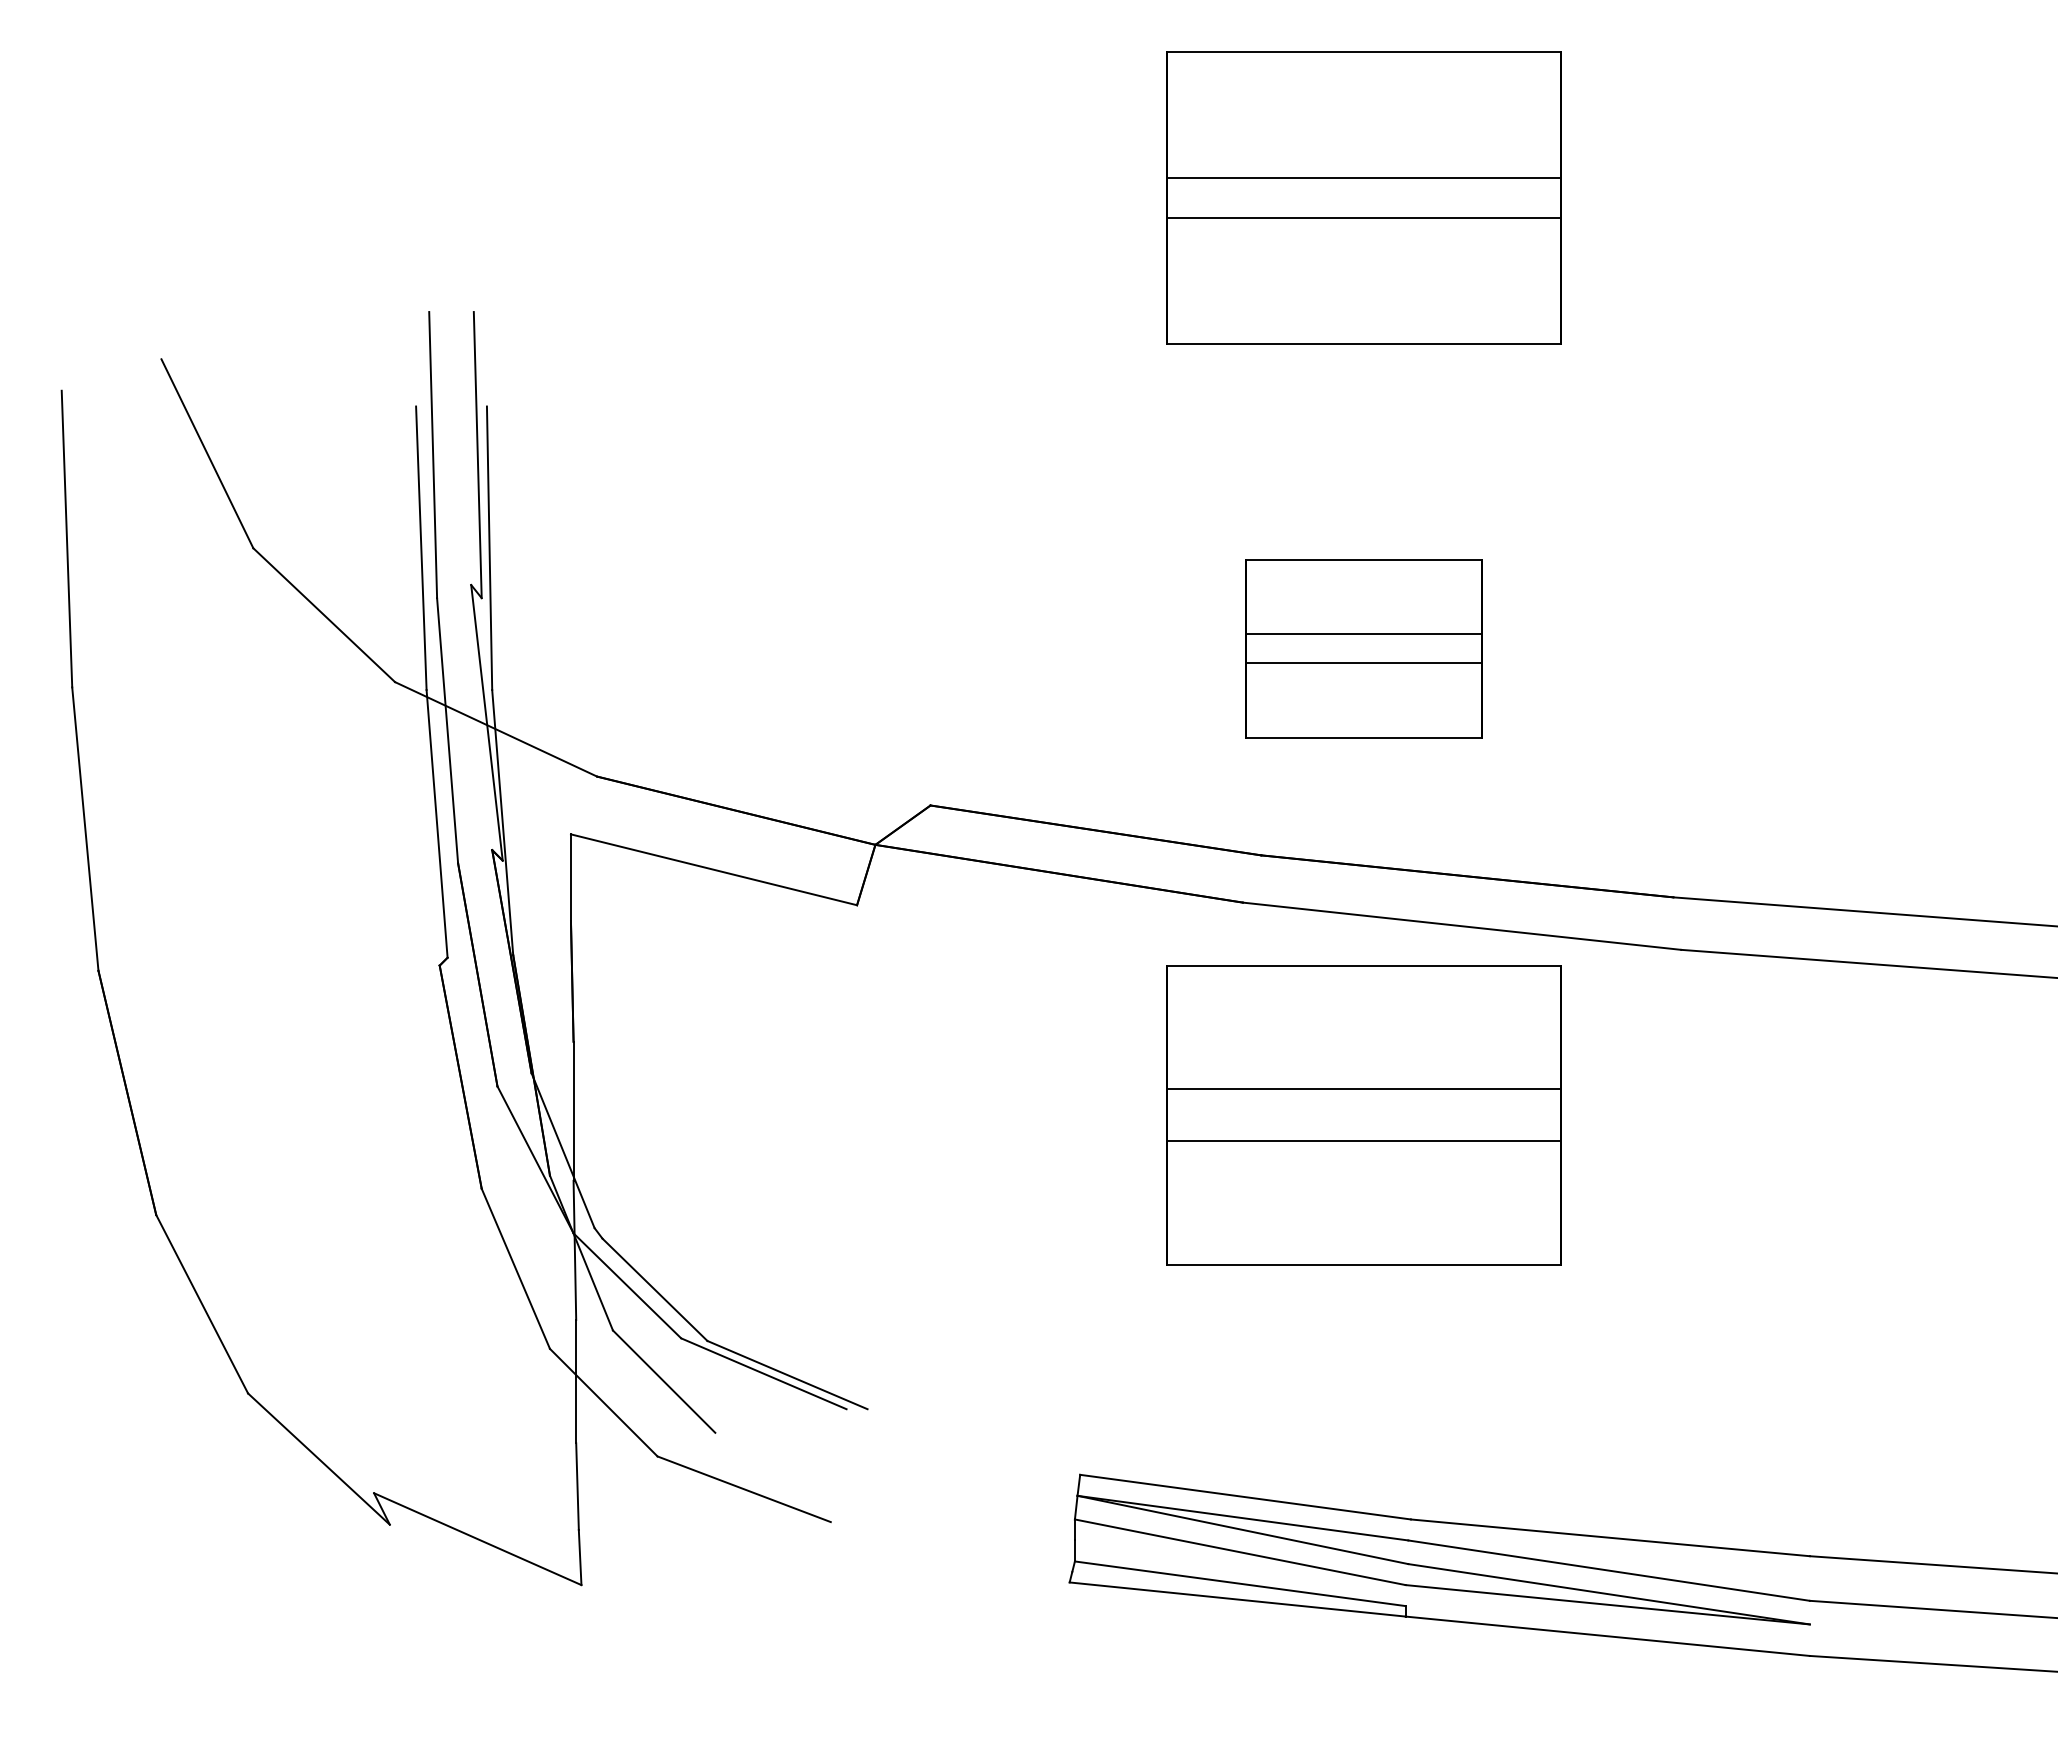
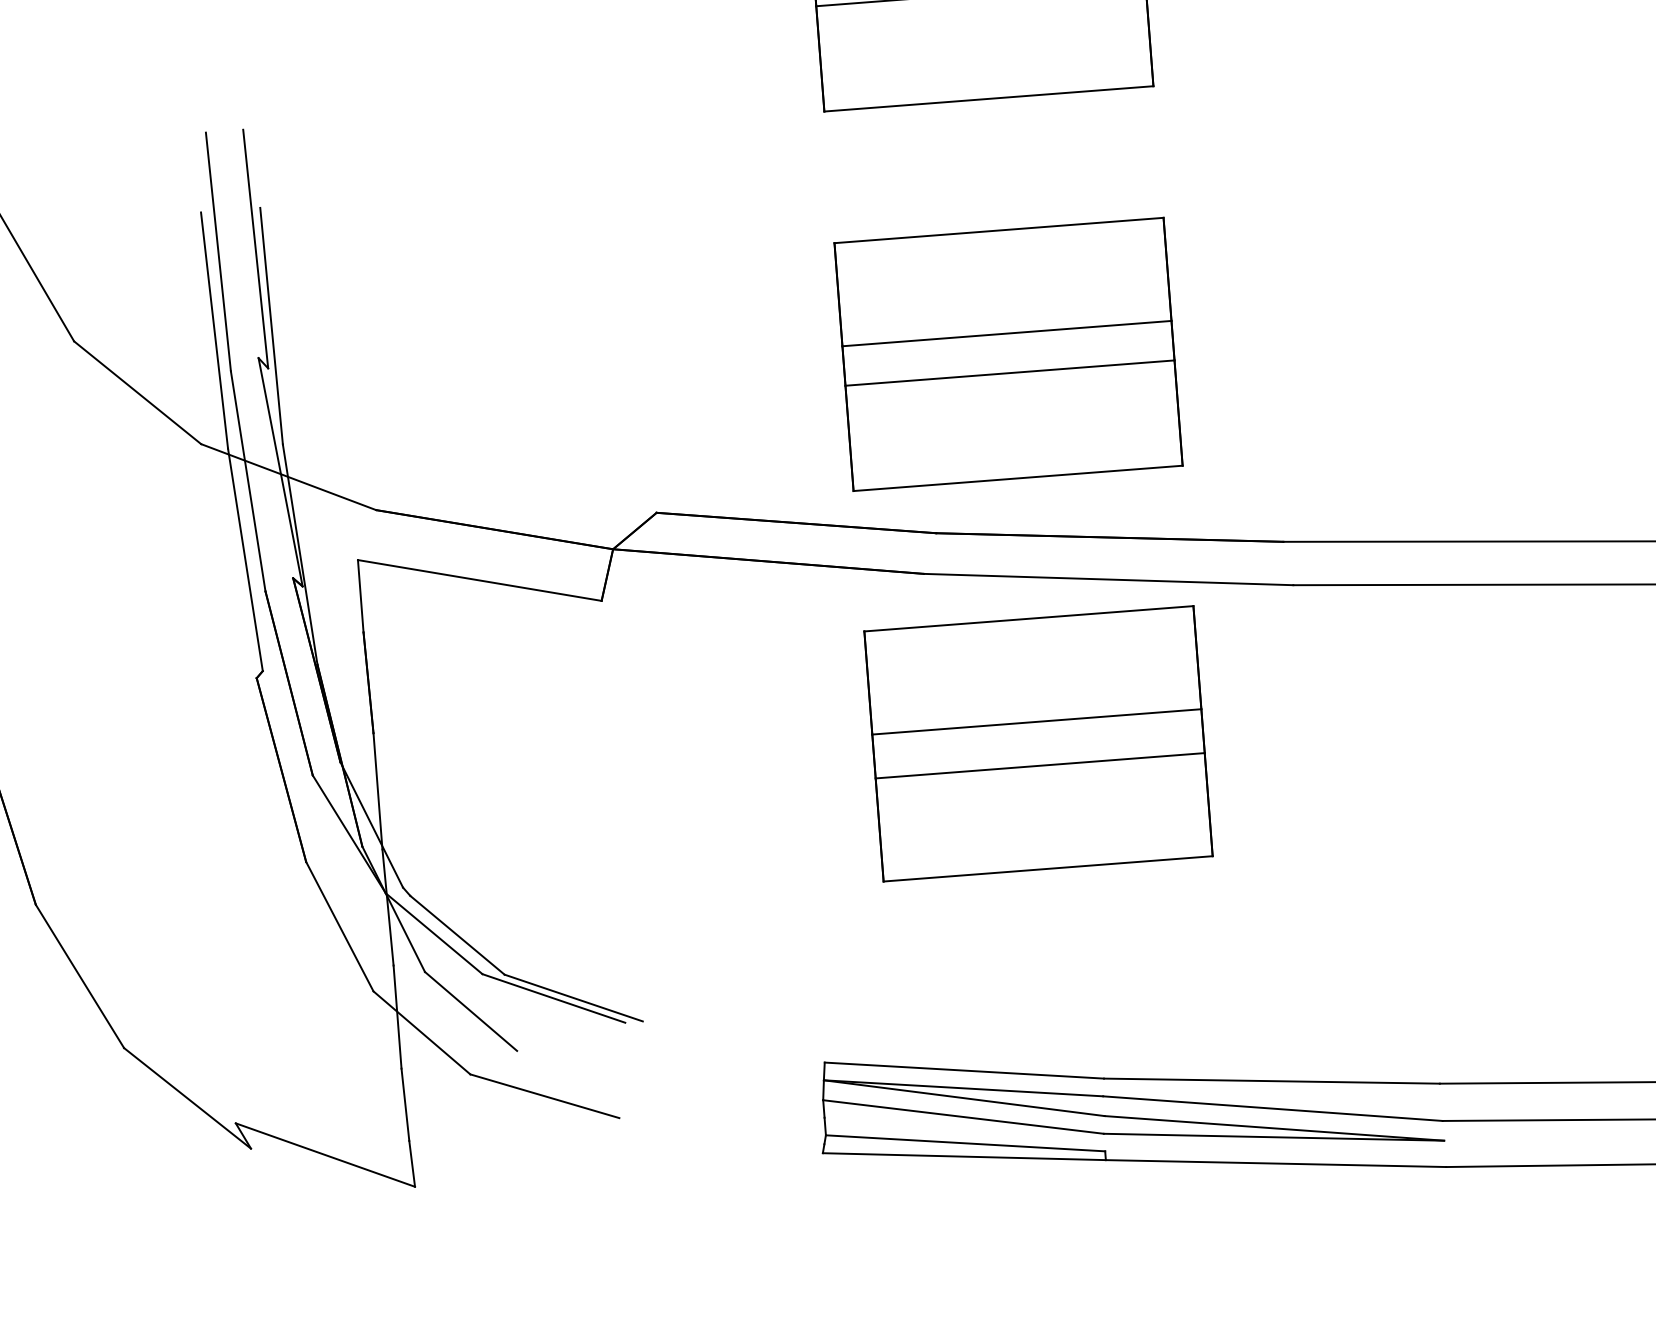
part: (1363, 649) -> (1008, 354), size x1.67

